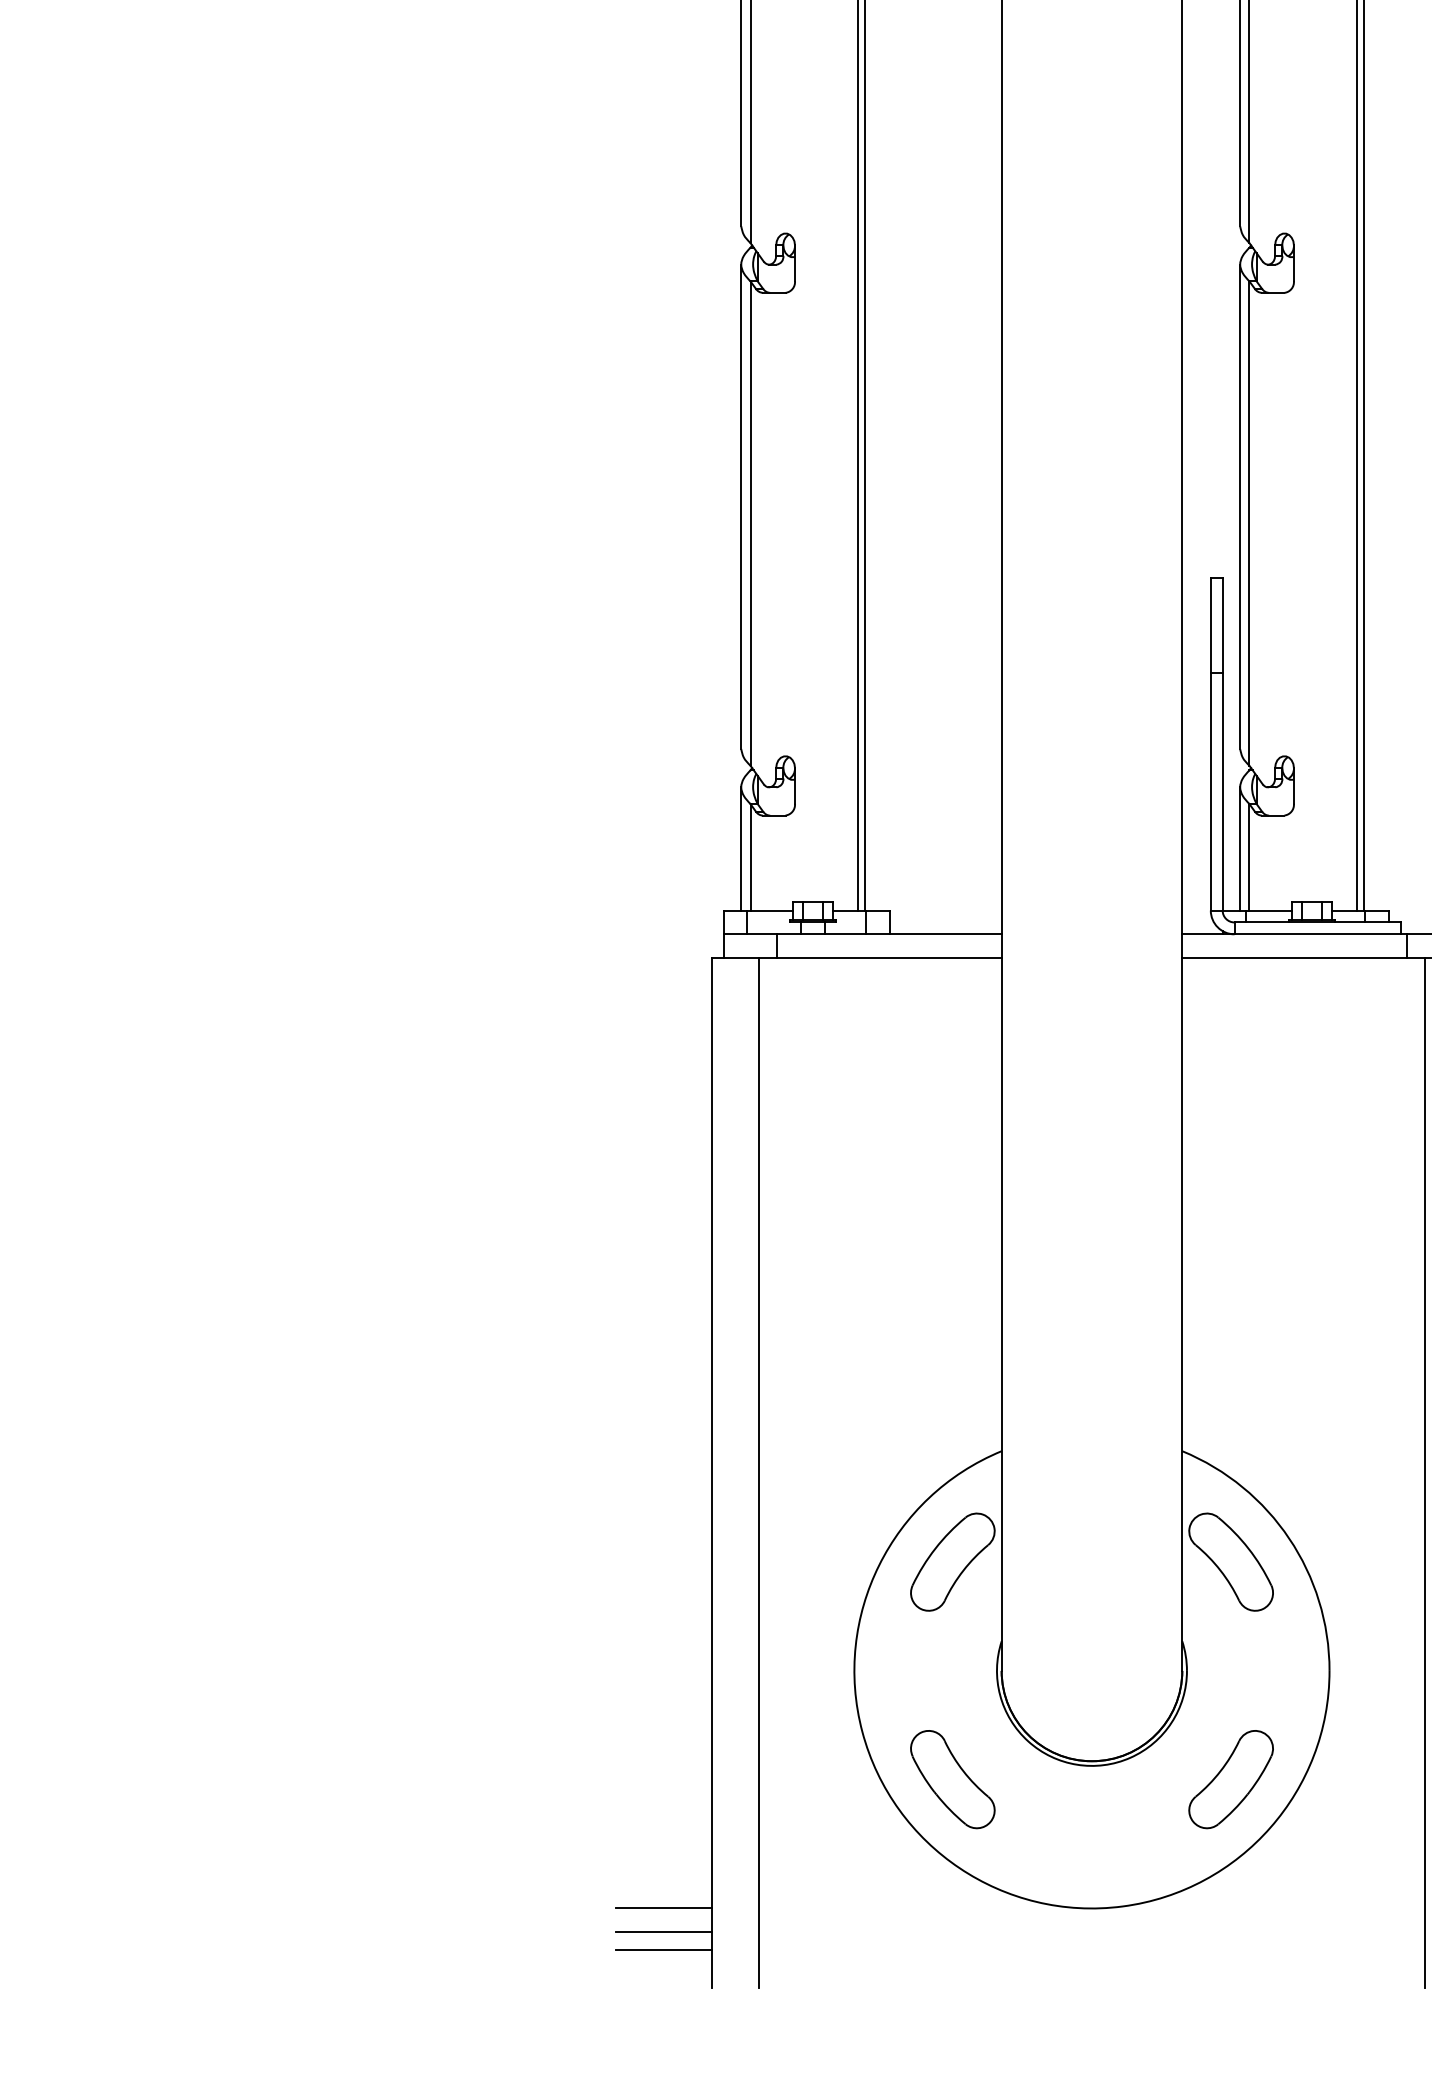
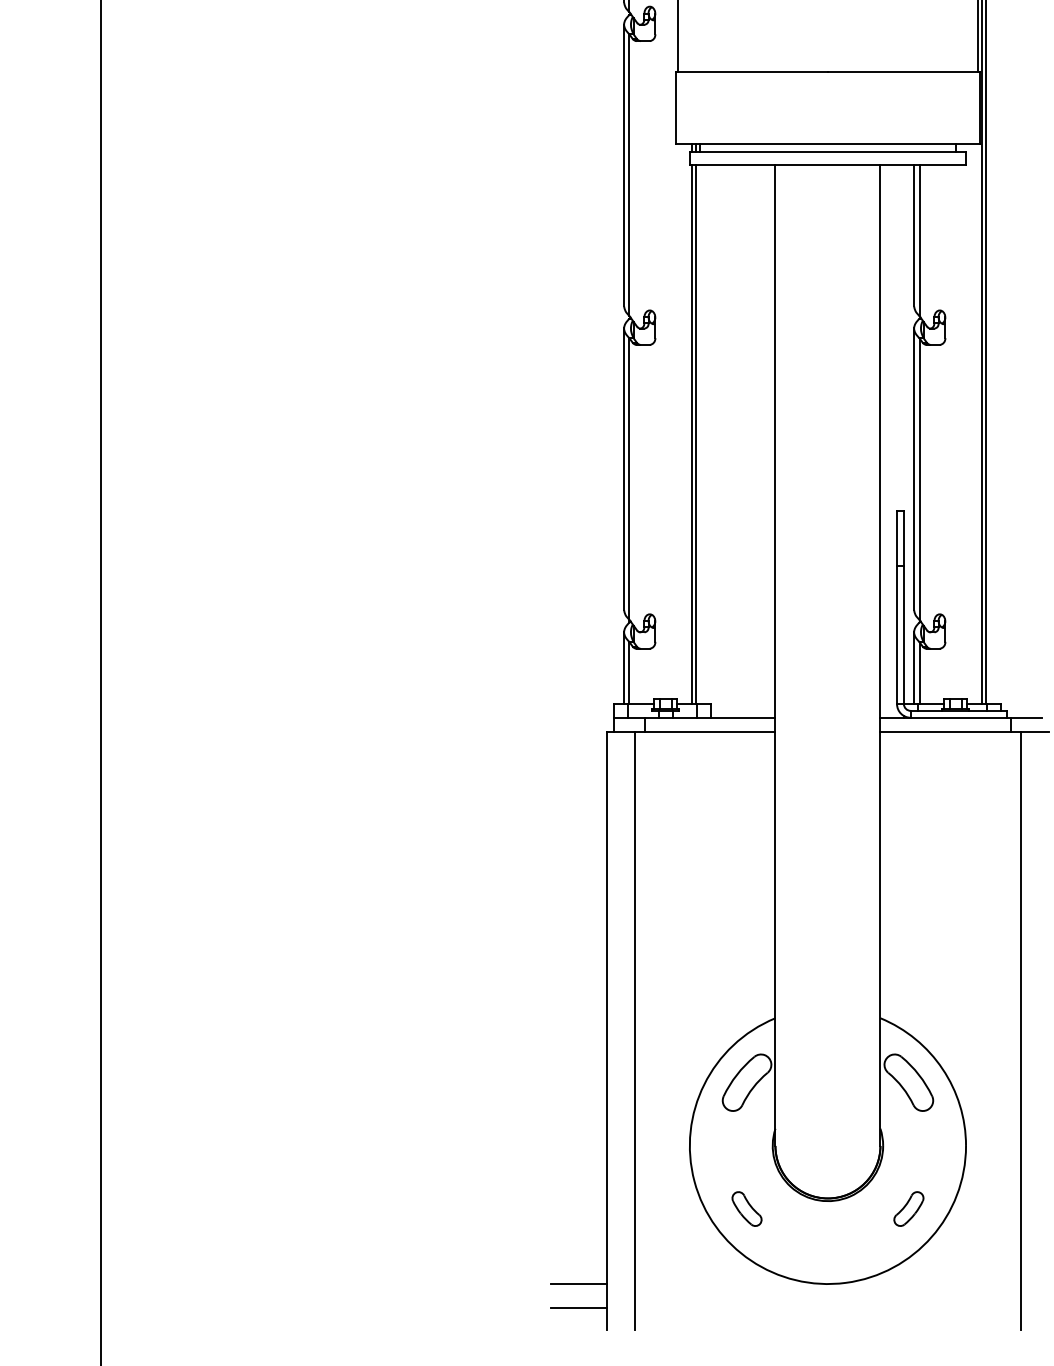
part: (951, 1778) -> (746, 1208), size x0.6
part: (1230, 1778) -> (908, 1208), size x0.6
line: (664, 1931) -> (579, 1297), removed

